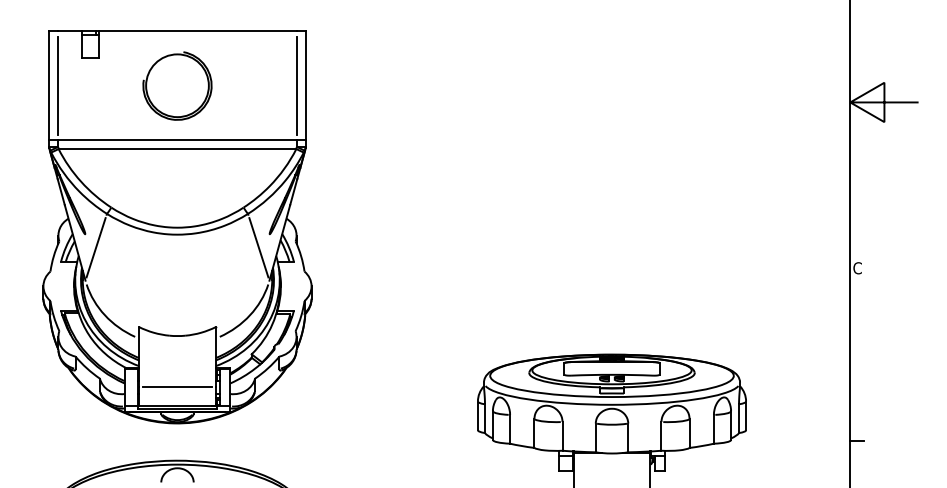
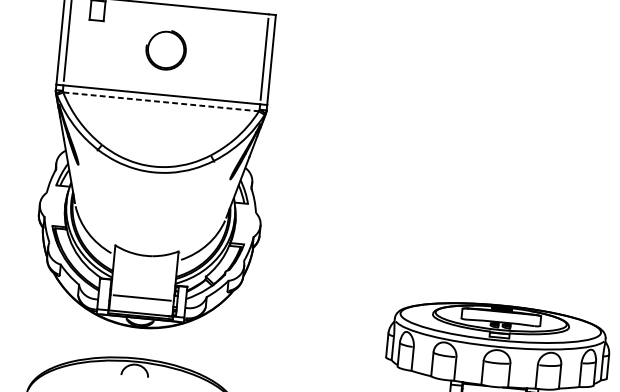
part: (177, 85) -> (166, 49), size x0.7
line: (177, 148) -> (161, 101), solid -> dashed
line: (95, 247) -> (85, 176), removed
line: (258, 247) -> (219, 189), removed

